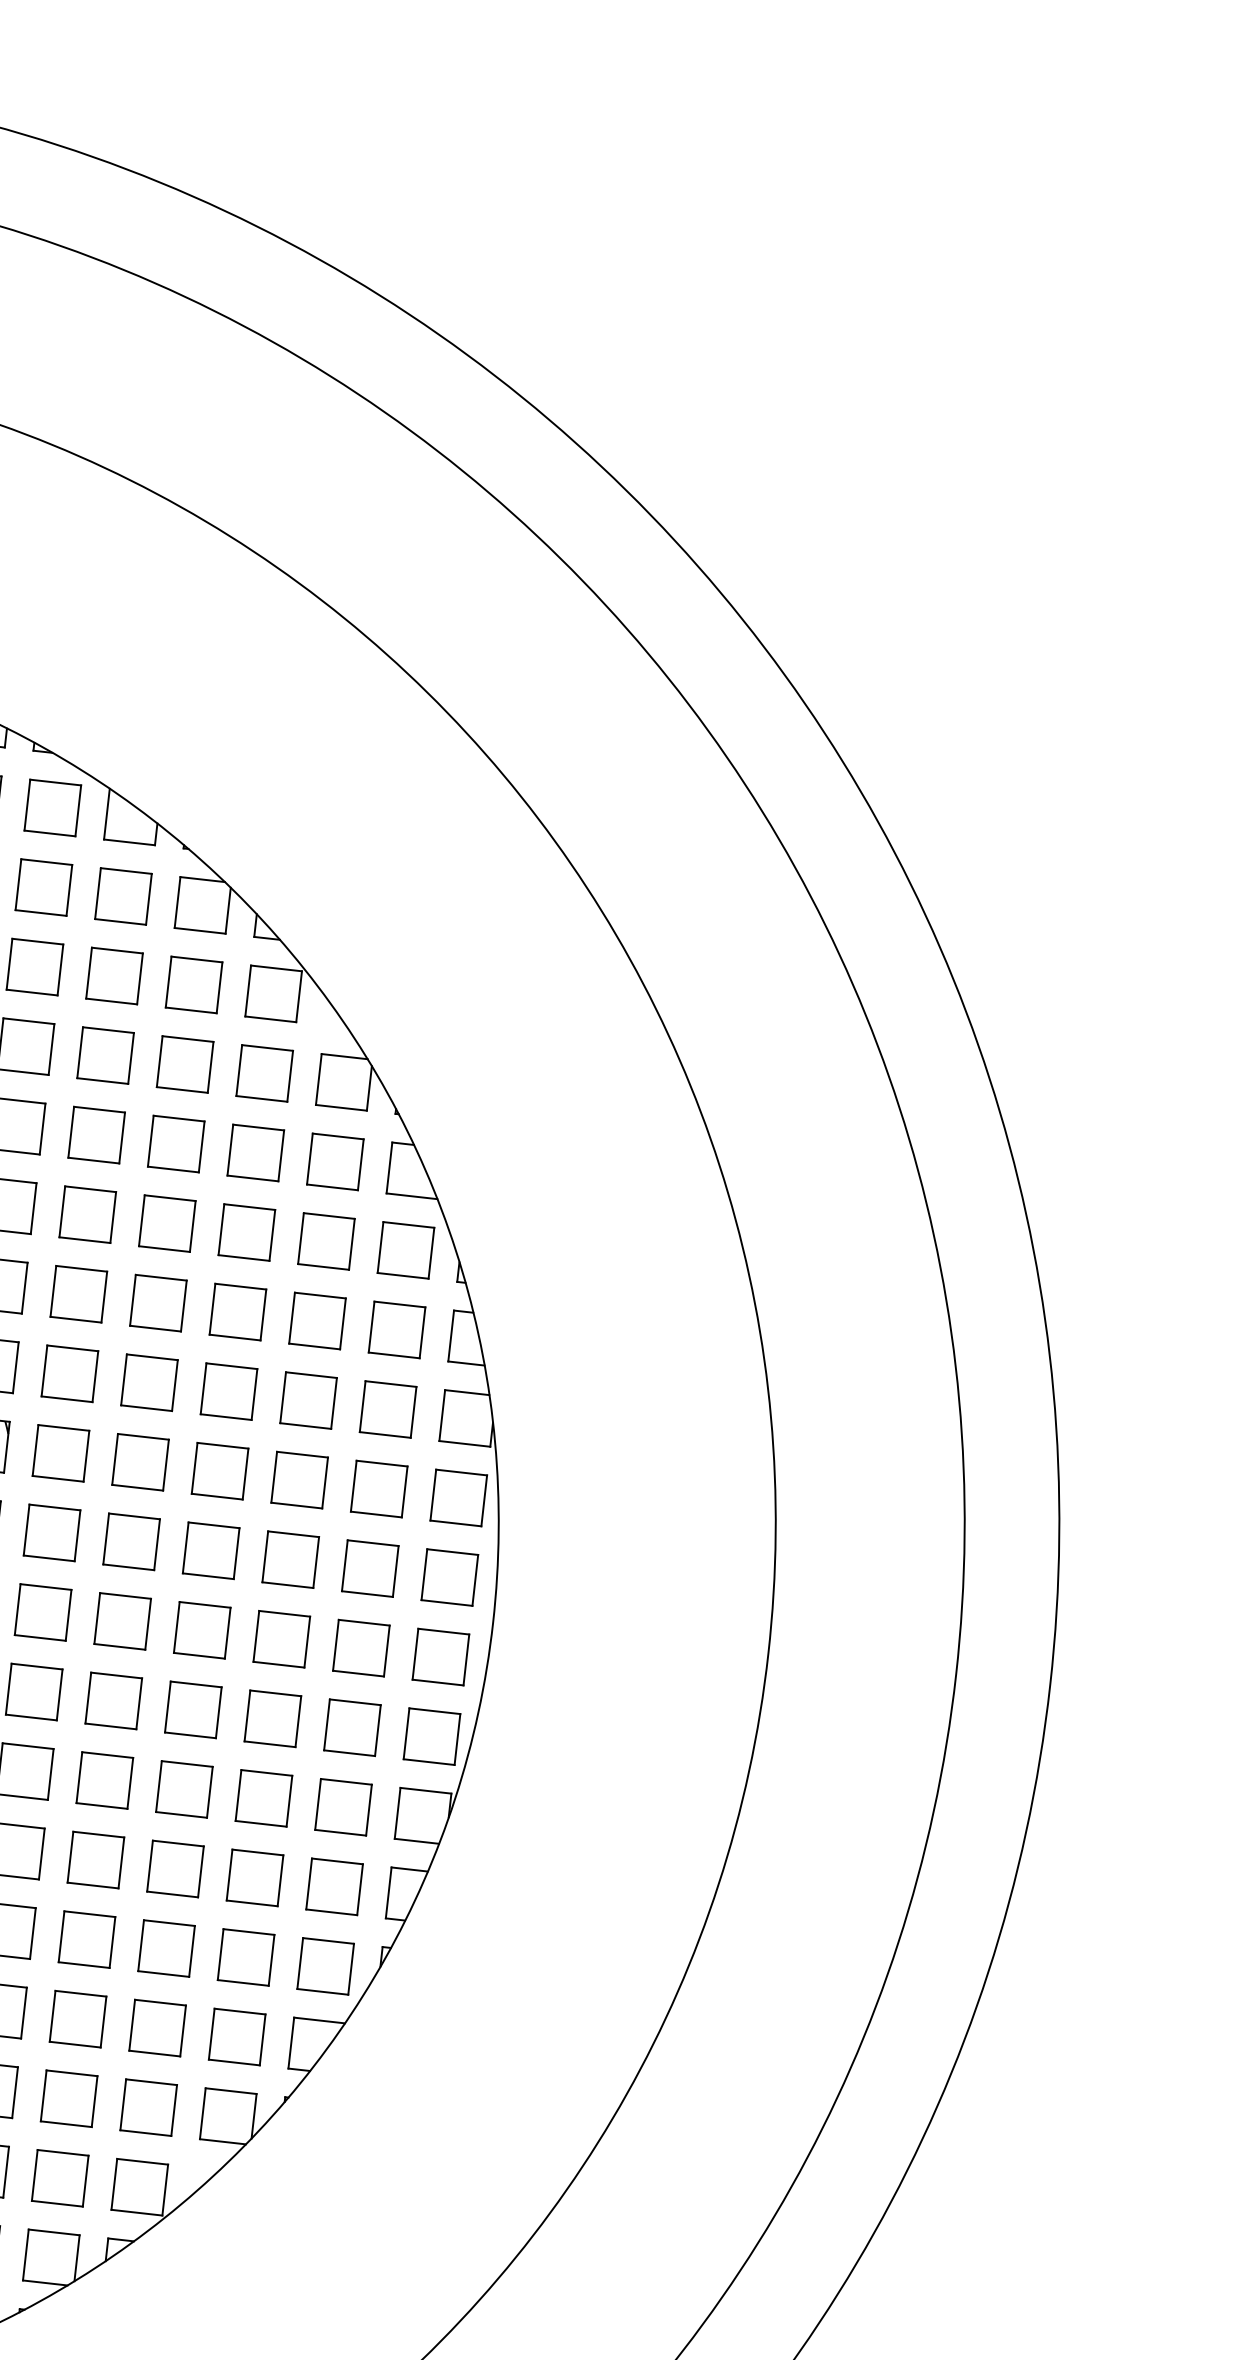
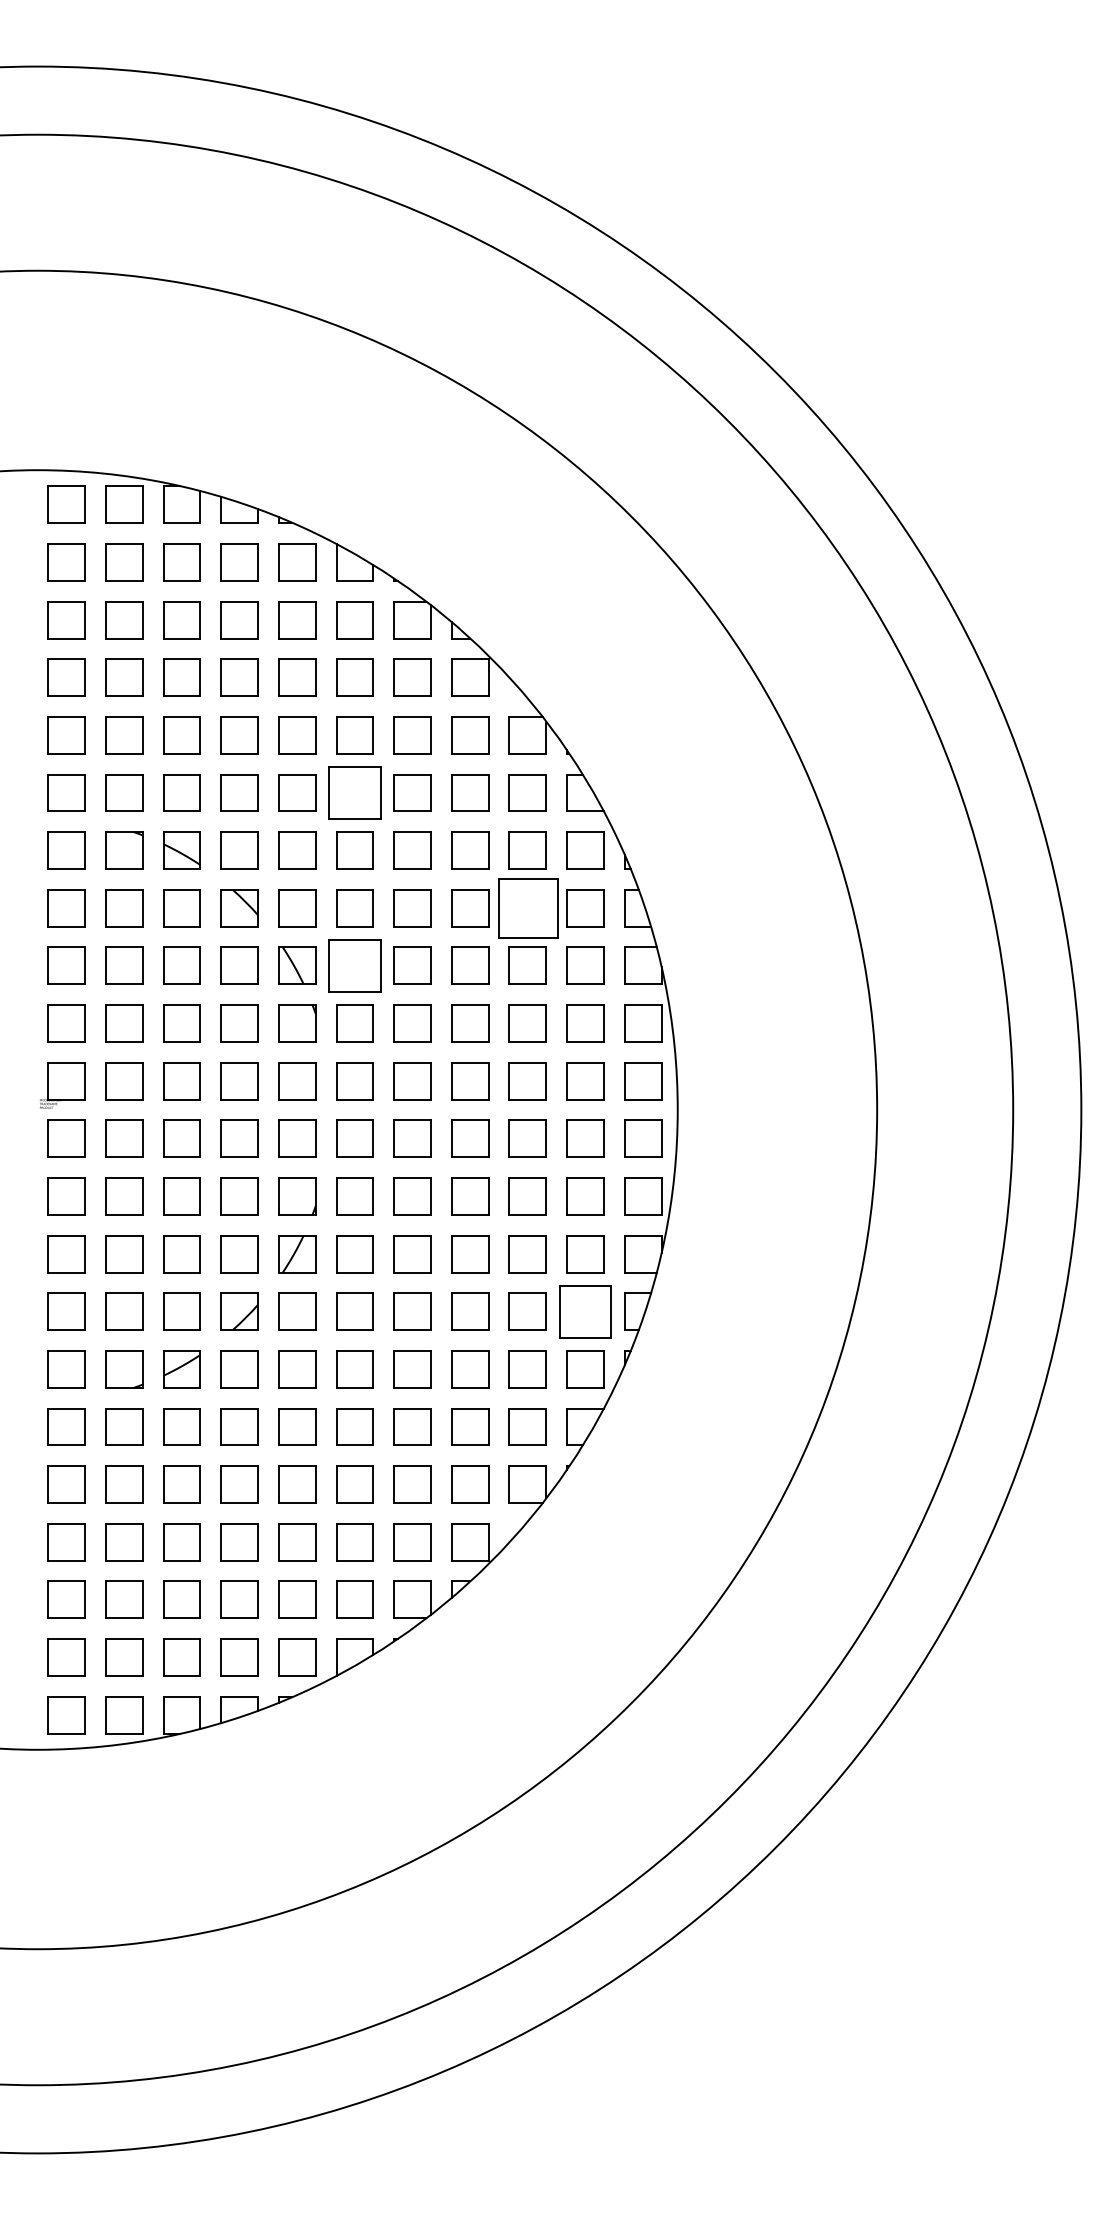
part: (96, 1134) -> (354, 792), size x1.4
part: (316, 1321) -> (527, 908), size x1.6
part: (69, 1373) -> (354, 965), size x1.4
part: (334, 1886) -> (585, 1311), size x1.4

